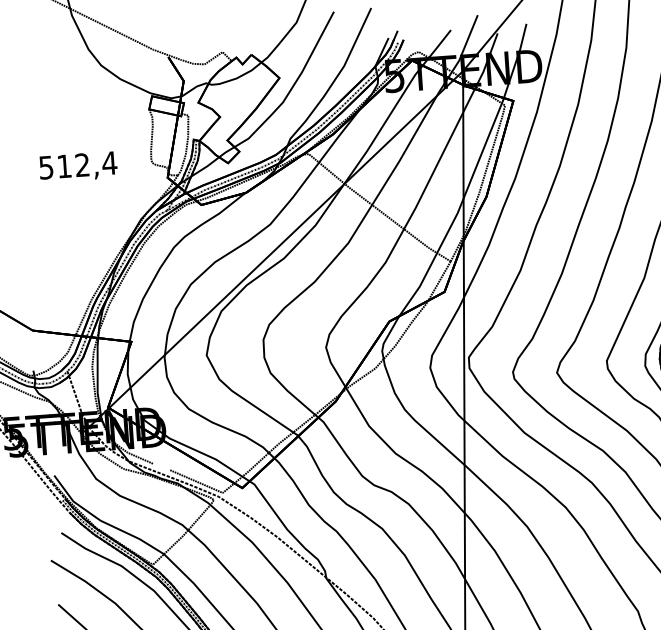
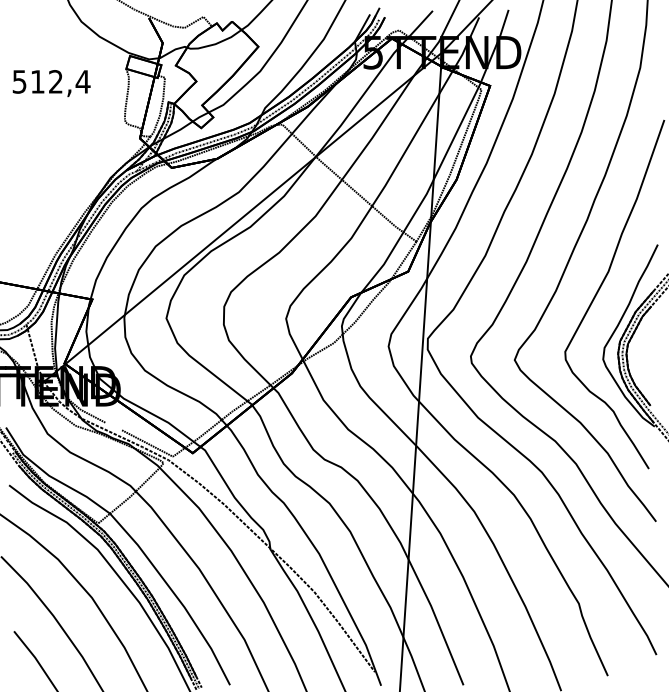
text: (78, 167) -> (51, 83), moved

